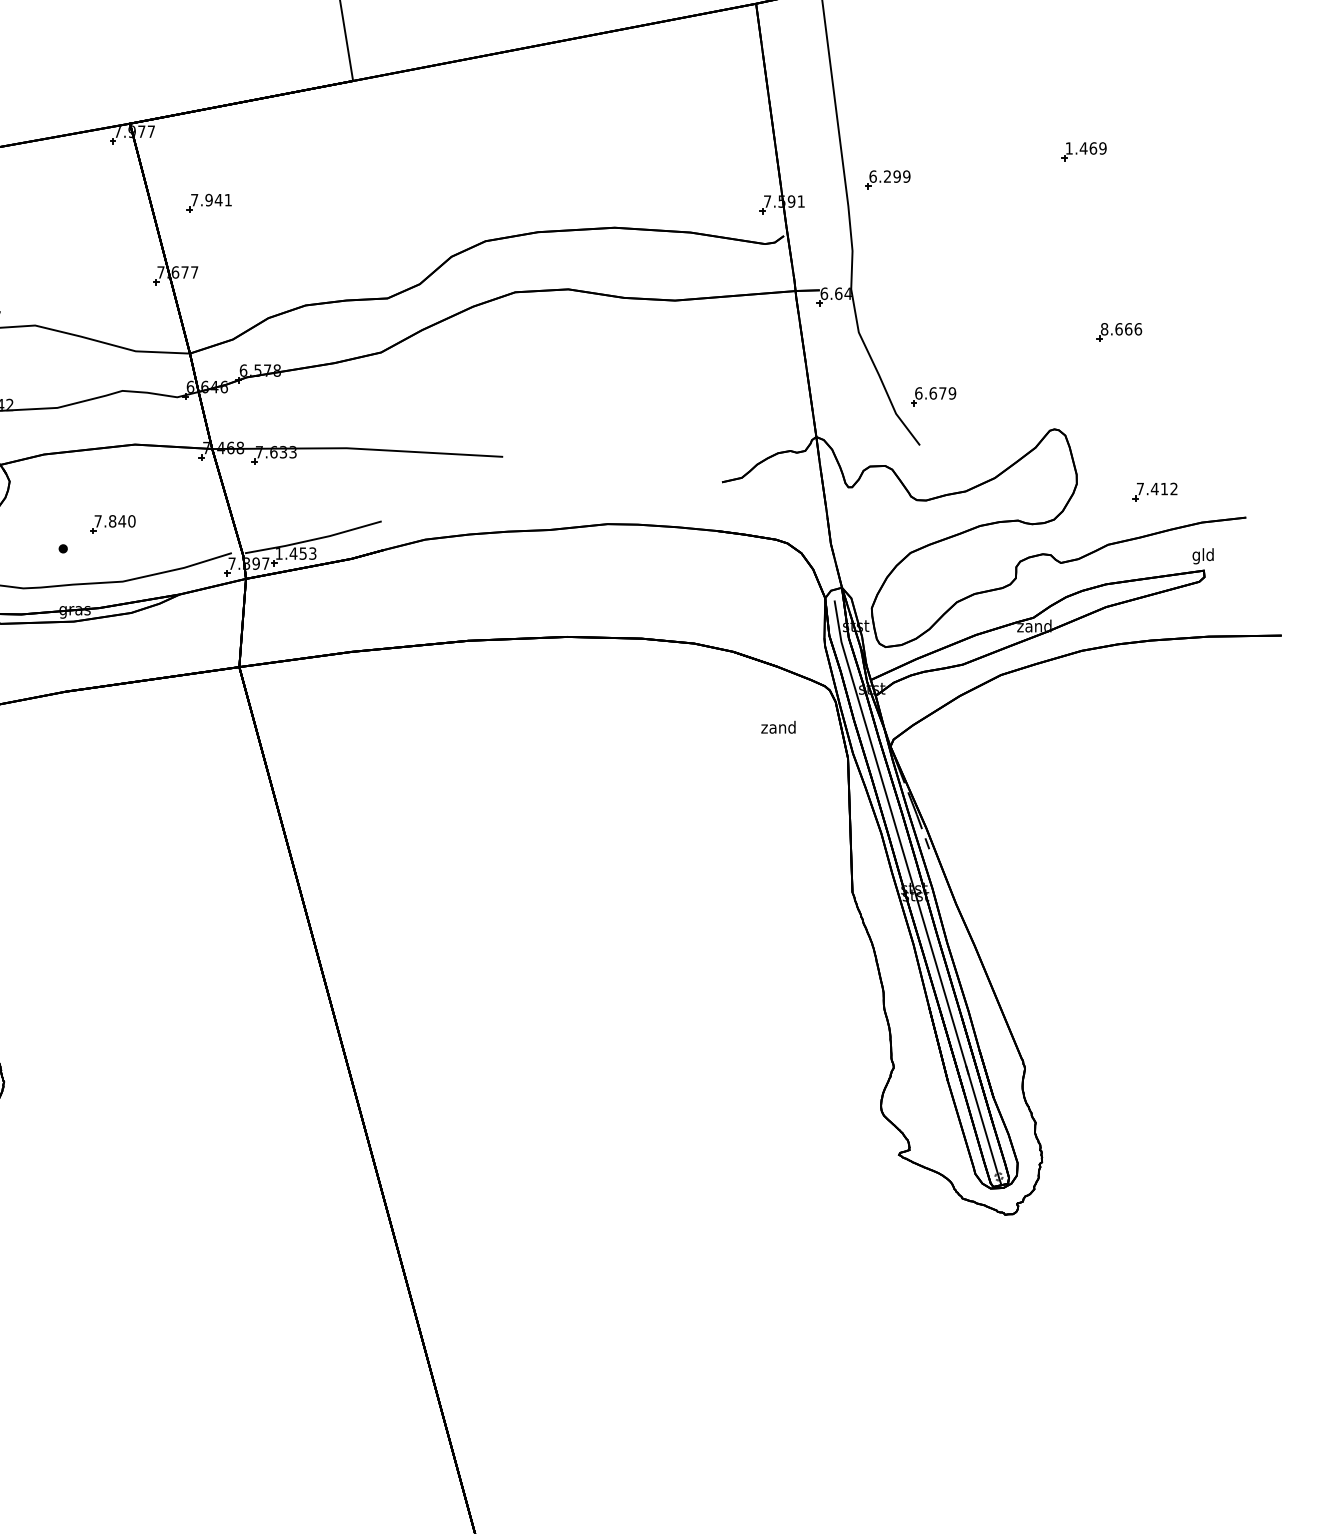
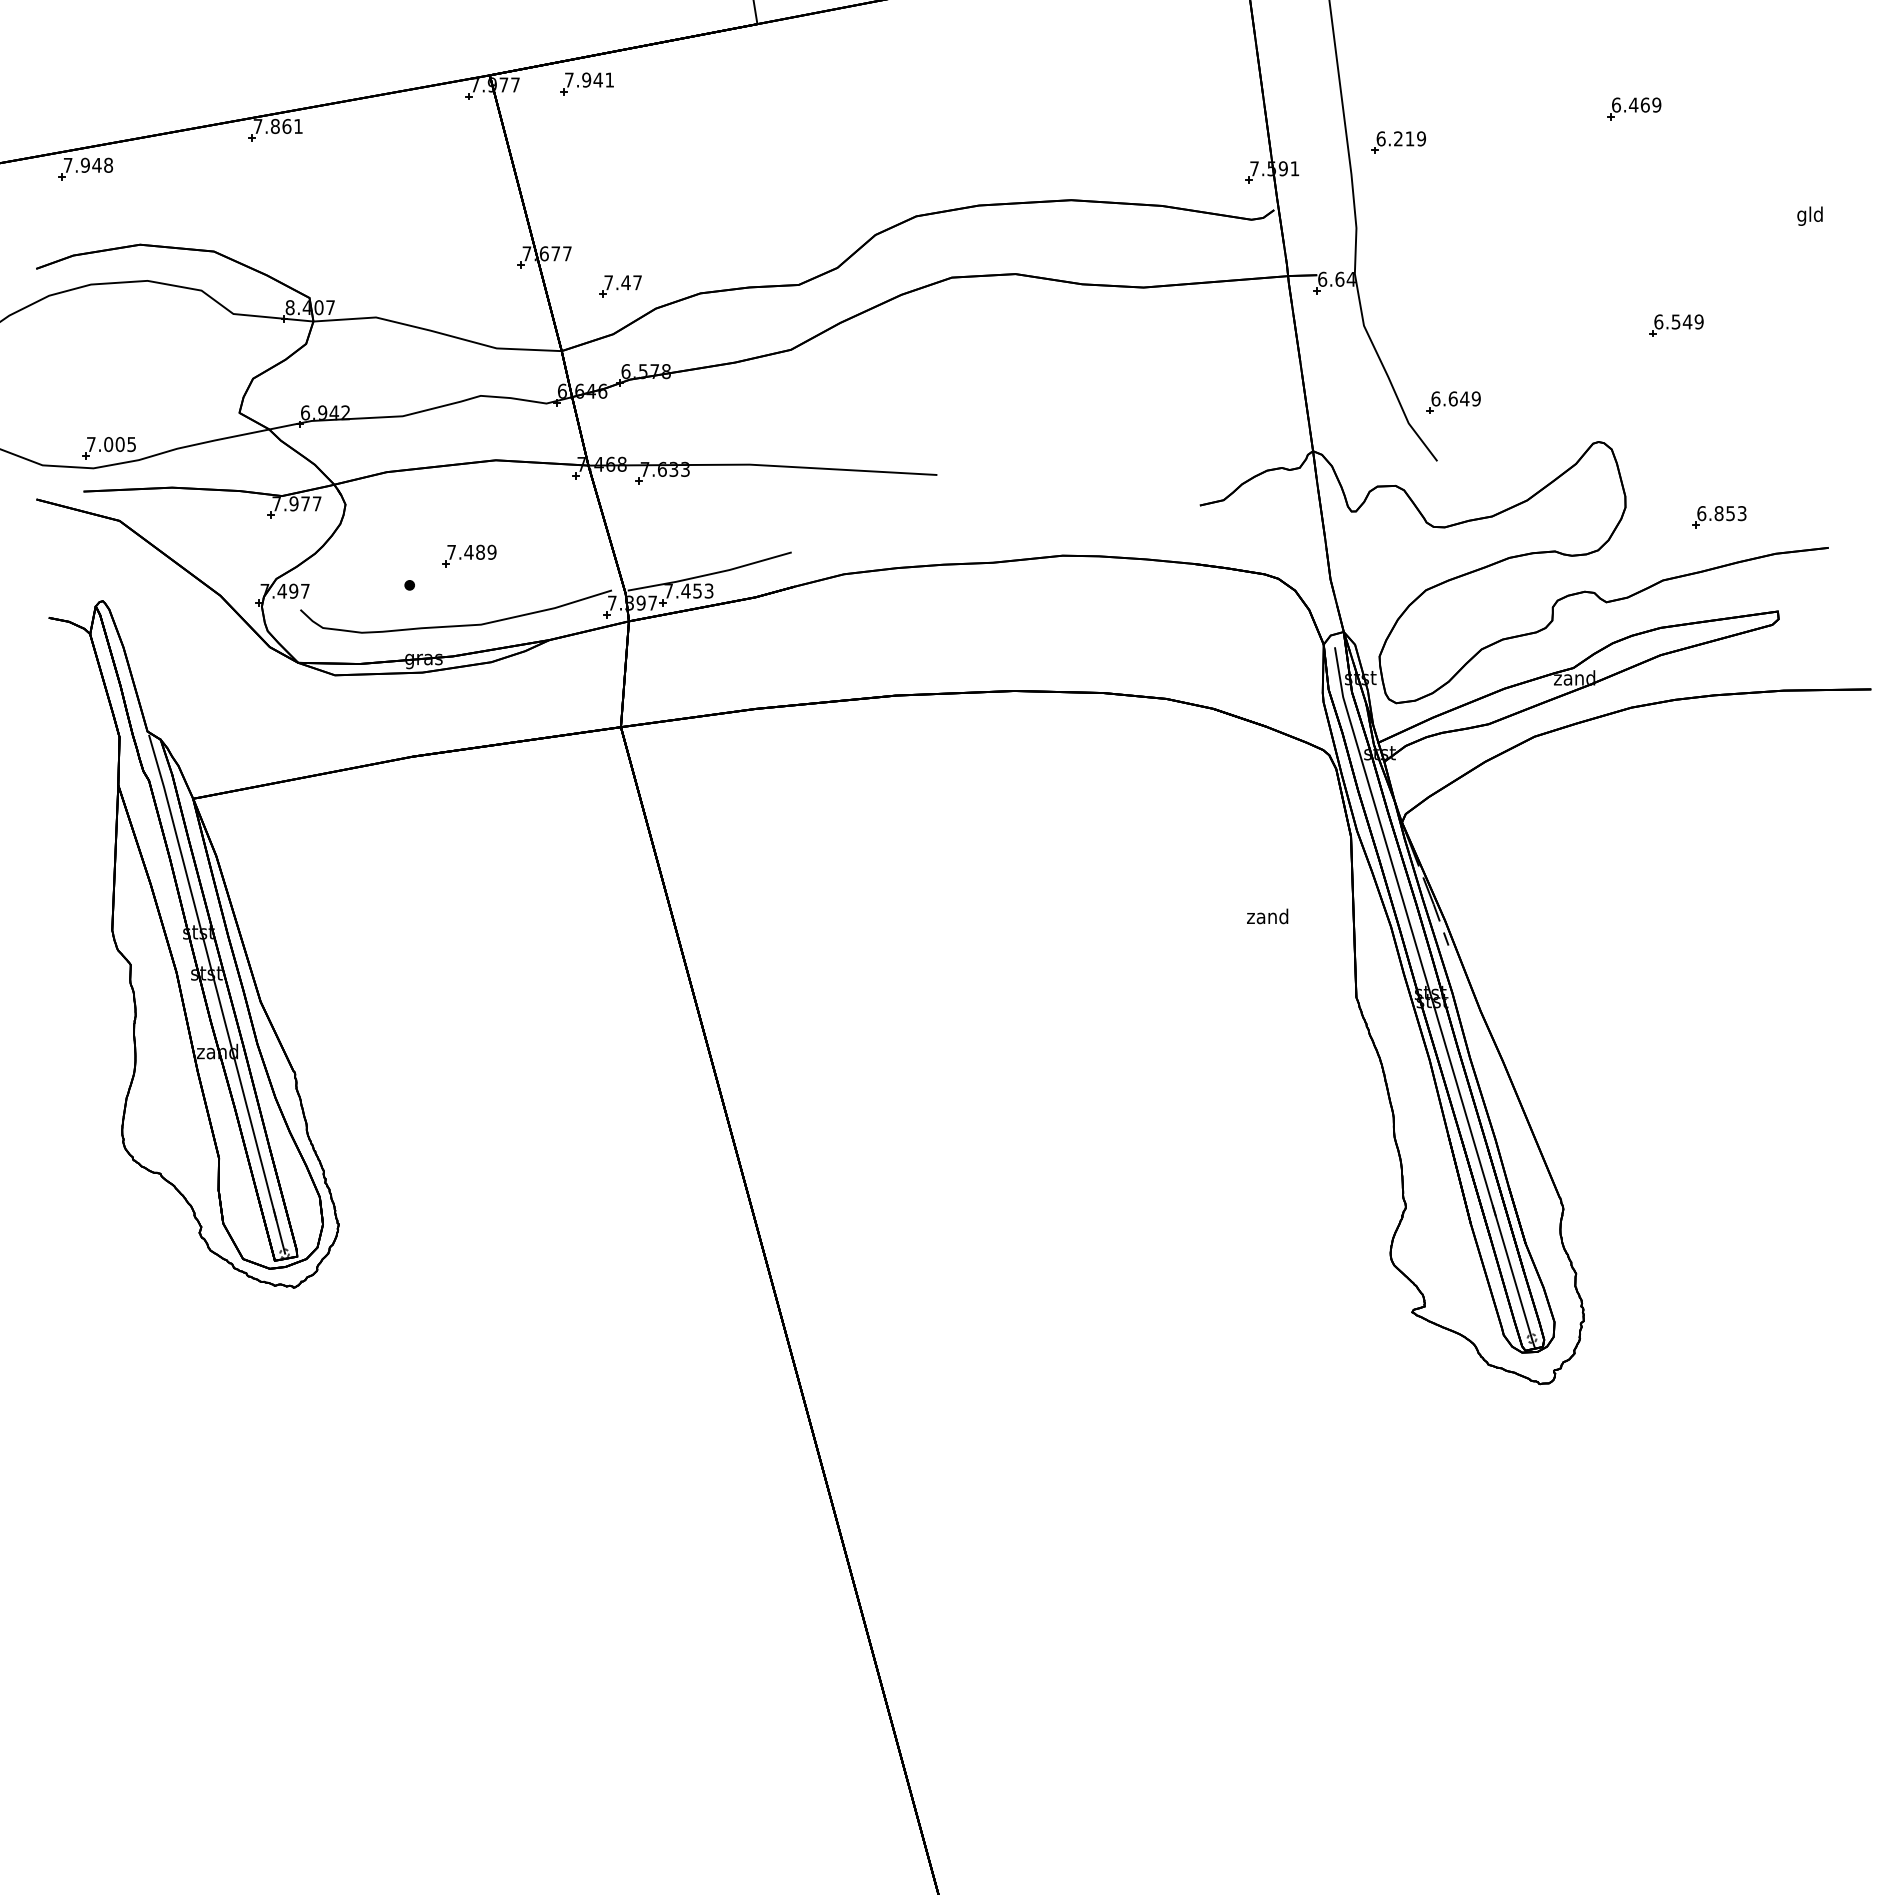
text: (1069, 147) -> (1616, 104), 1.469 -> 6.469
text: (896, 176) -> (1409, 138), 6.299 -> 6.219
part: (208, 203) -> (586, 83), moved
part: (238, 299) -> (620, 286), added
text: (1121, 328) -> (1678, 321), 8.666 -> 6.549
text: (942, 393) -> (1464, 398), 6.679 -> 6.649
text: (1156, 488) -> (1721, 513), 7.412 -> 6.853
text: (122, 520) -> (480, 551), 7.840 -> 7.489
text: (278, 553) -> (668, 590), 1.453 -> 7.453
text: (1202, 555) -> (1809, 215), moved
text: (778, 727) -> (1267, 916), moved

